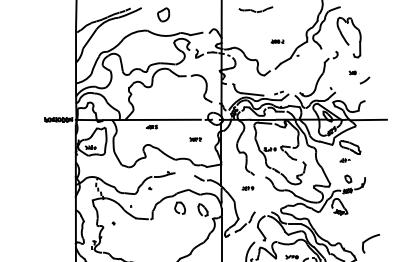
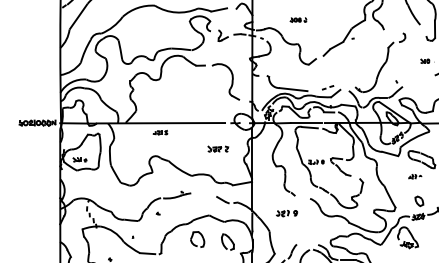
part: (277, 41) -> (298, 19), moved
part: (195, 139) -> (217, 149), size x1.4
part: (247, 188) -> (286, 213), size x1.4

